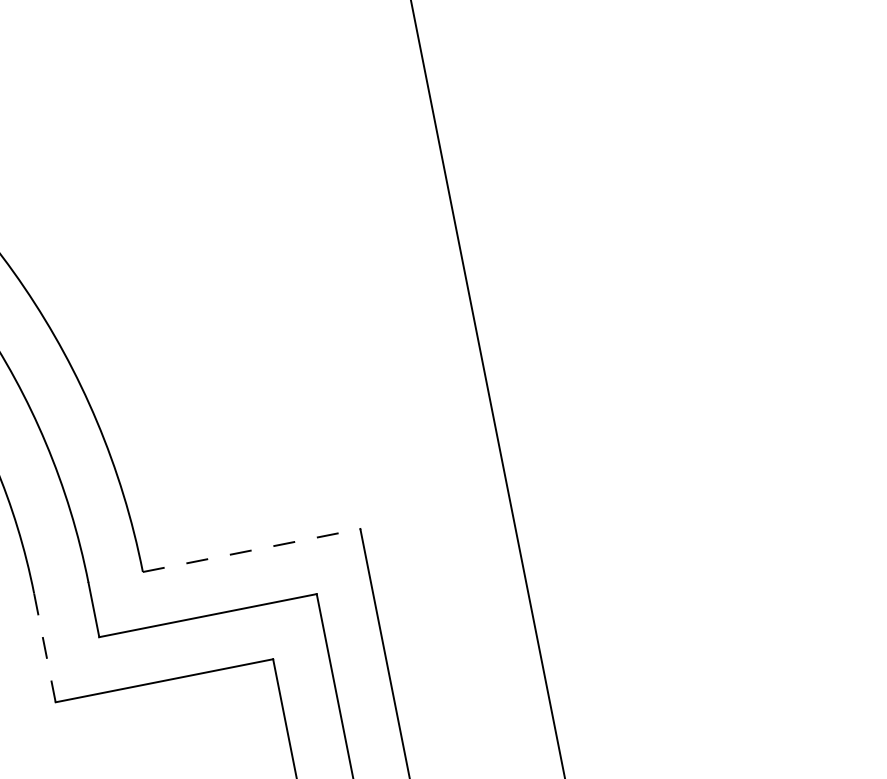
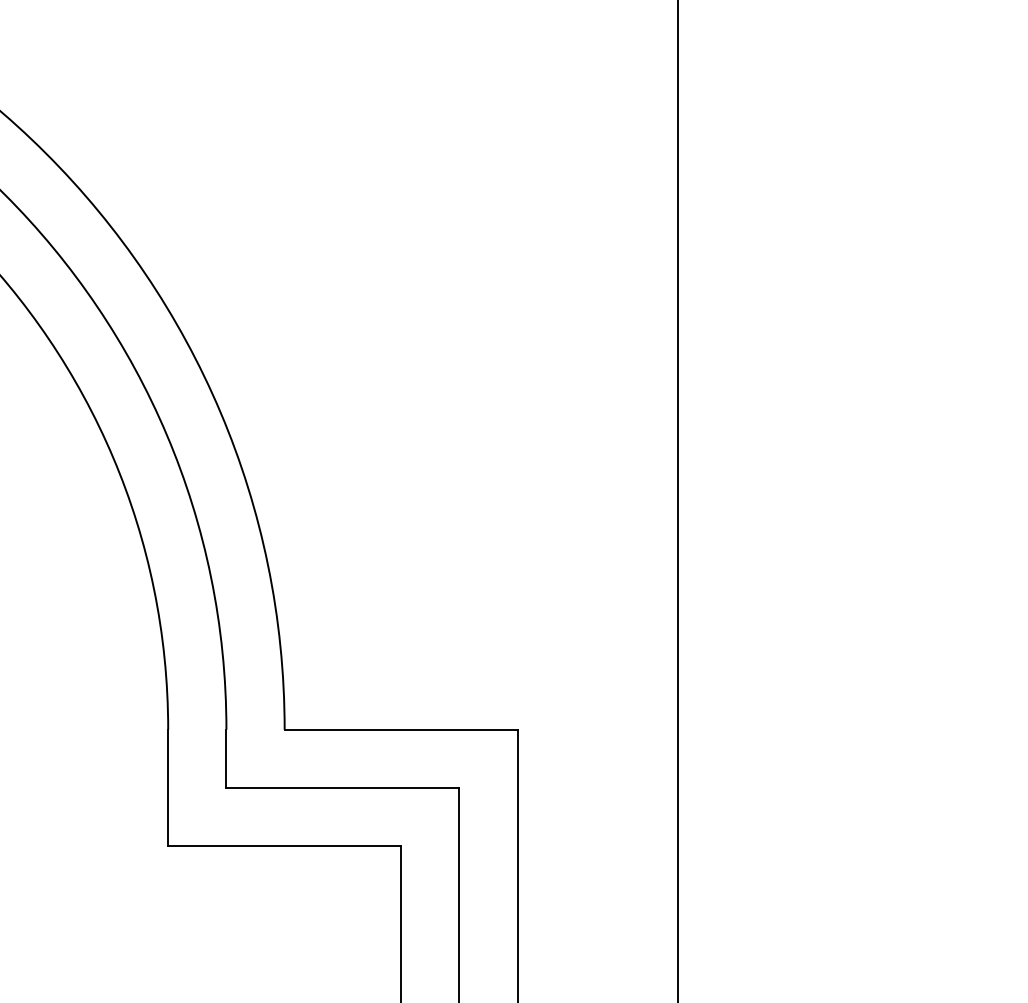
line: (251, 550) -> (401, 729), dashed -> solid
line: (45, 648) -> (168, 788), dashed -> solid

